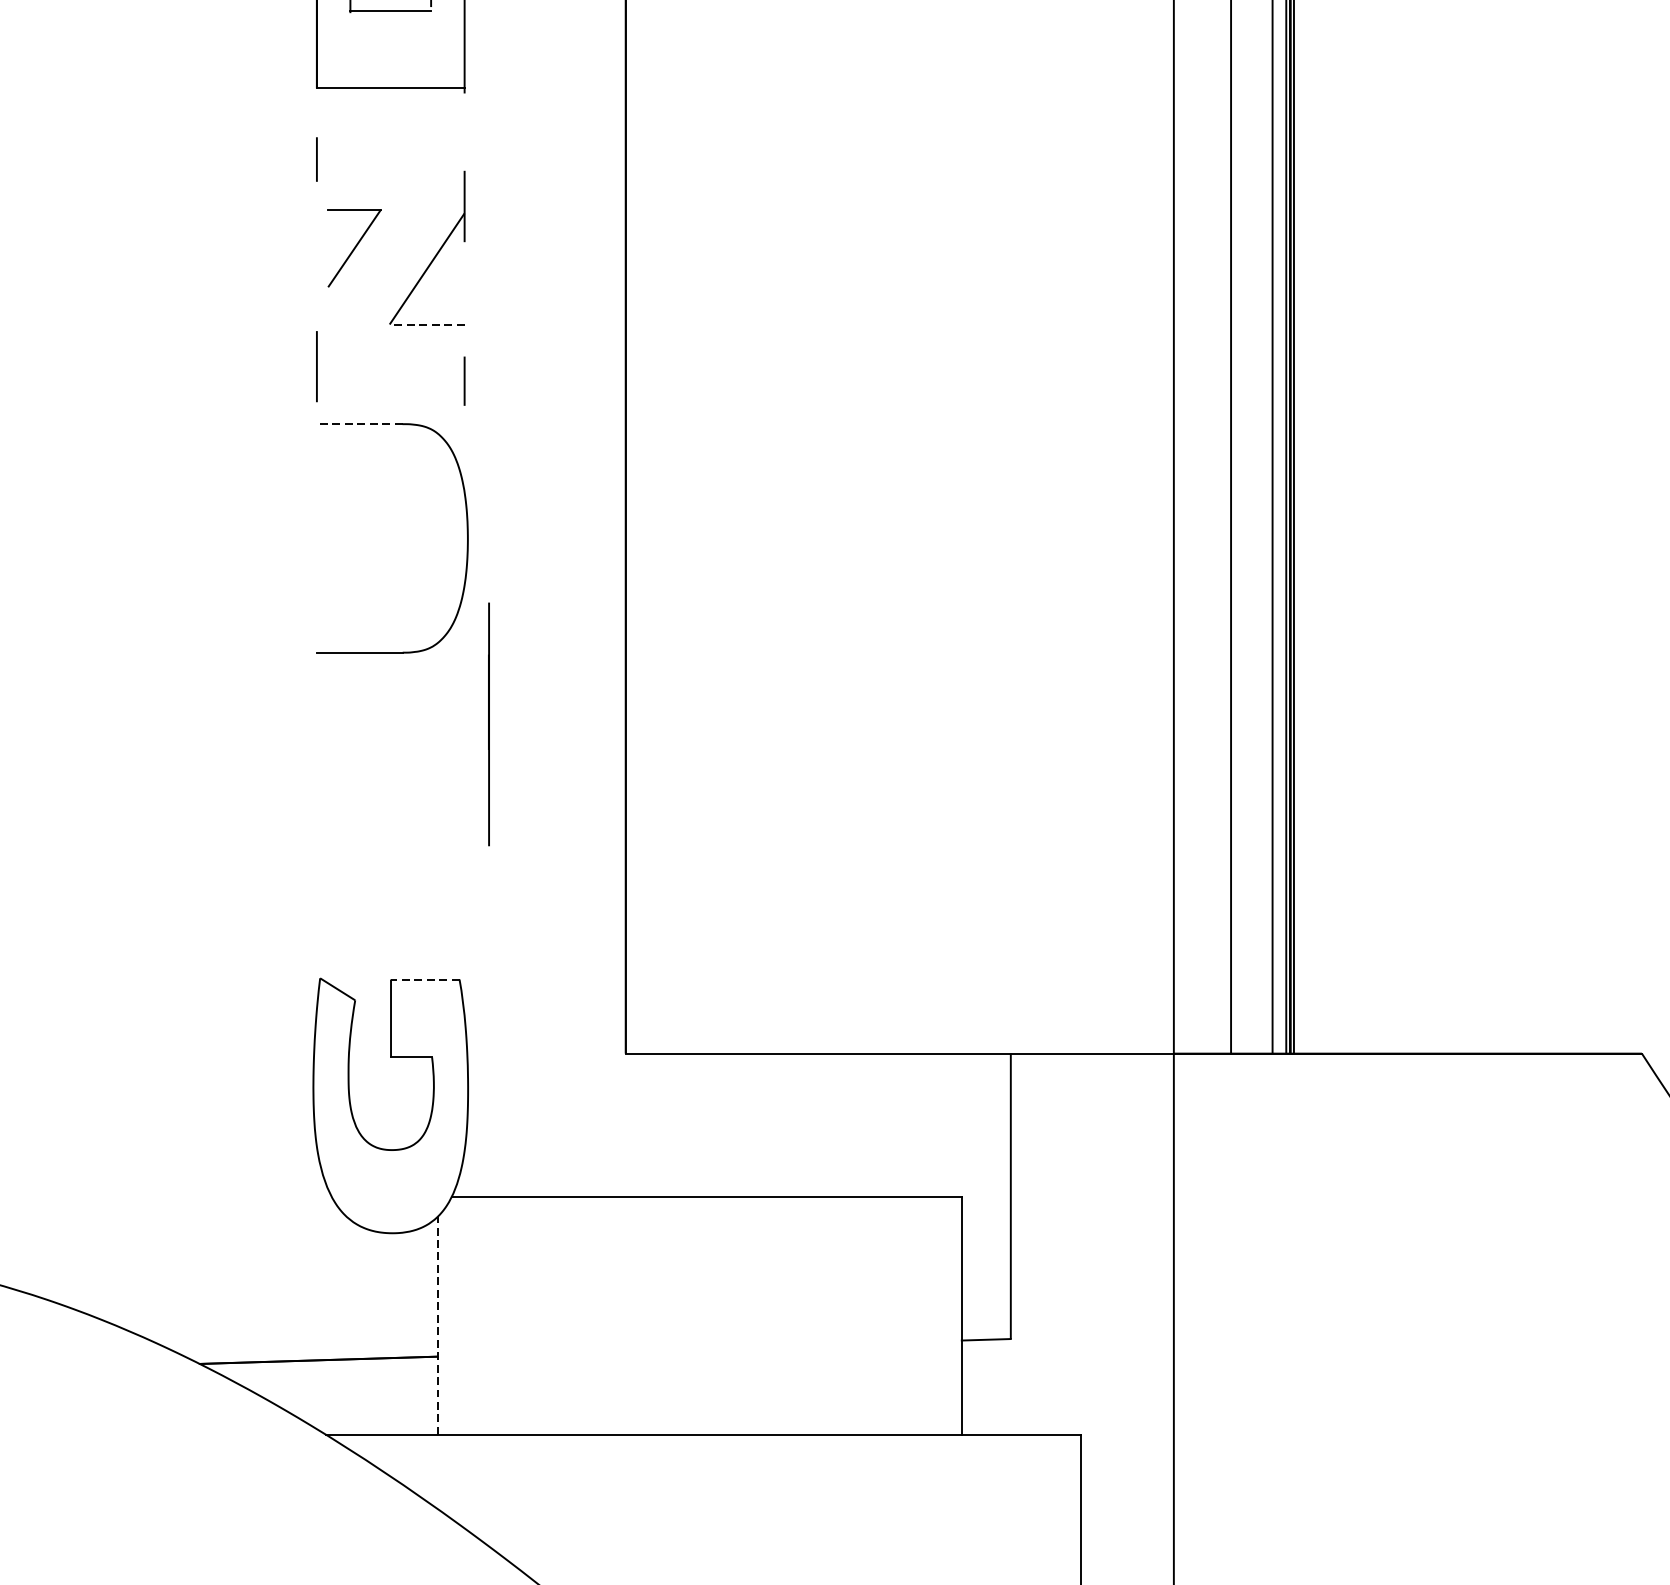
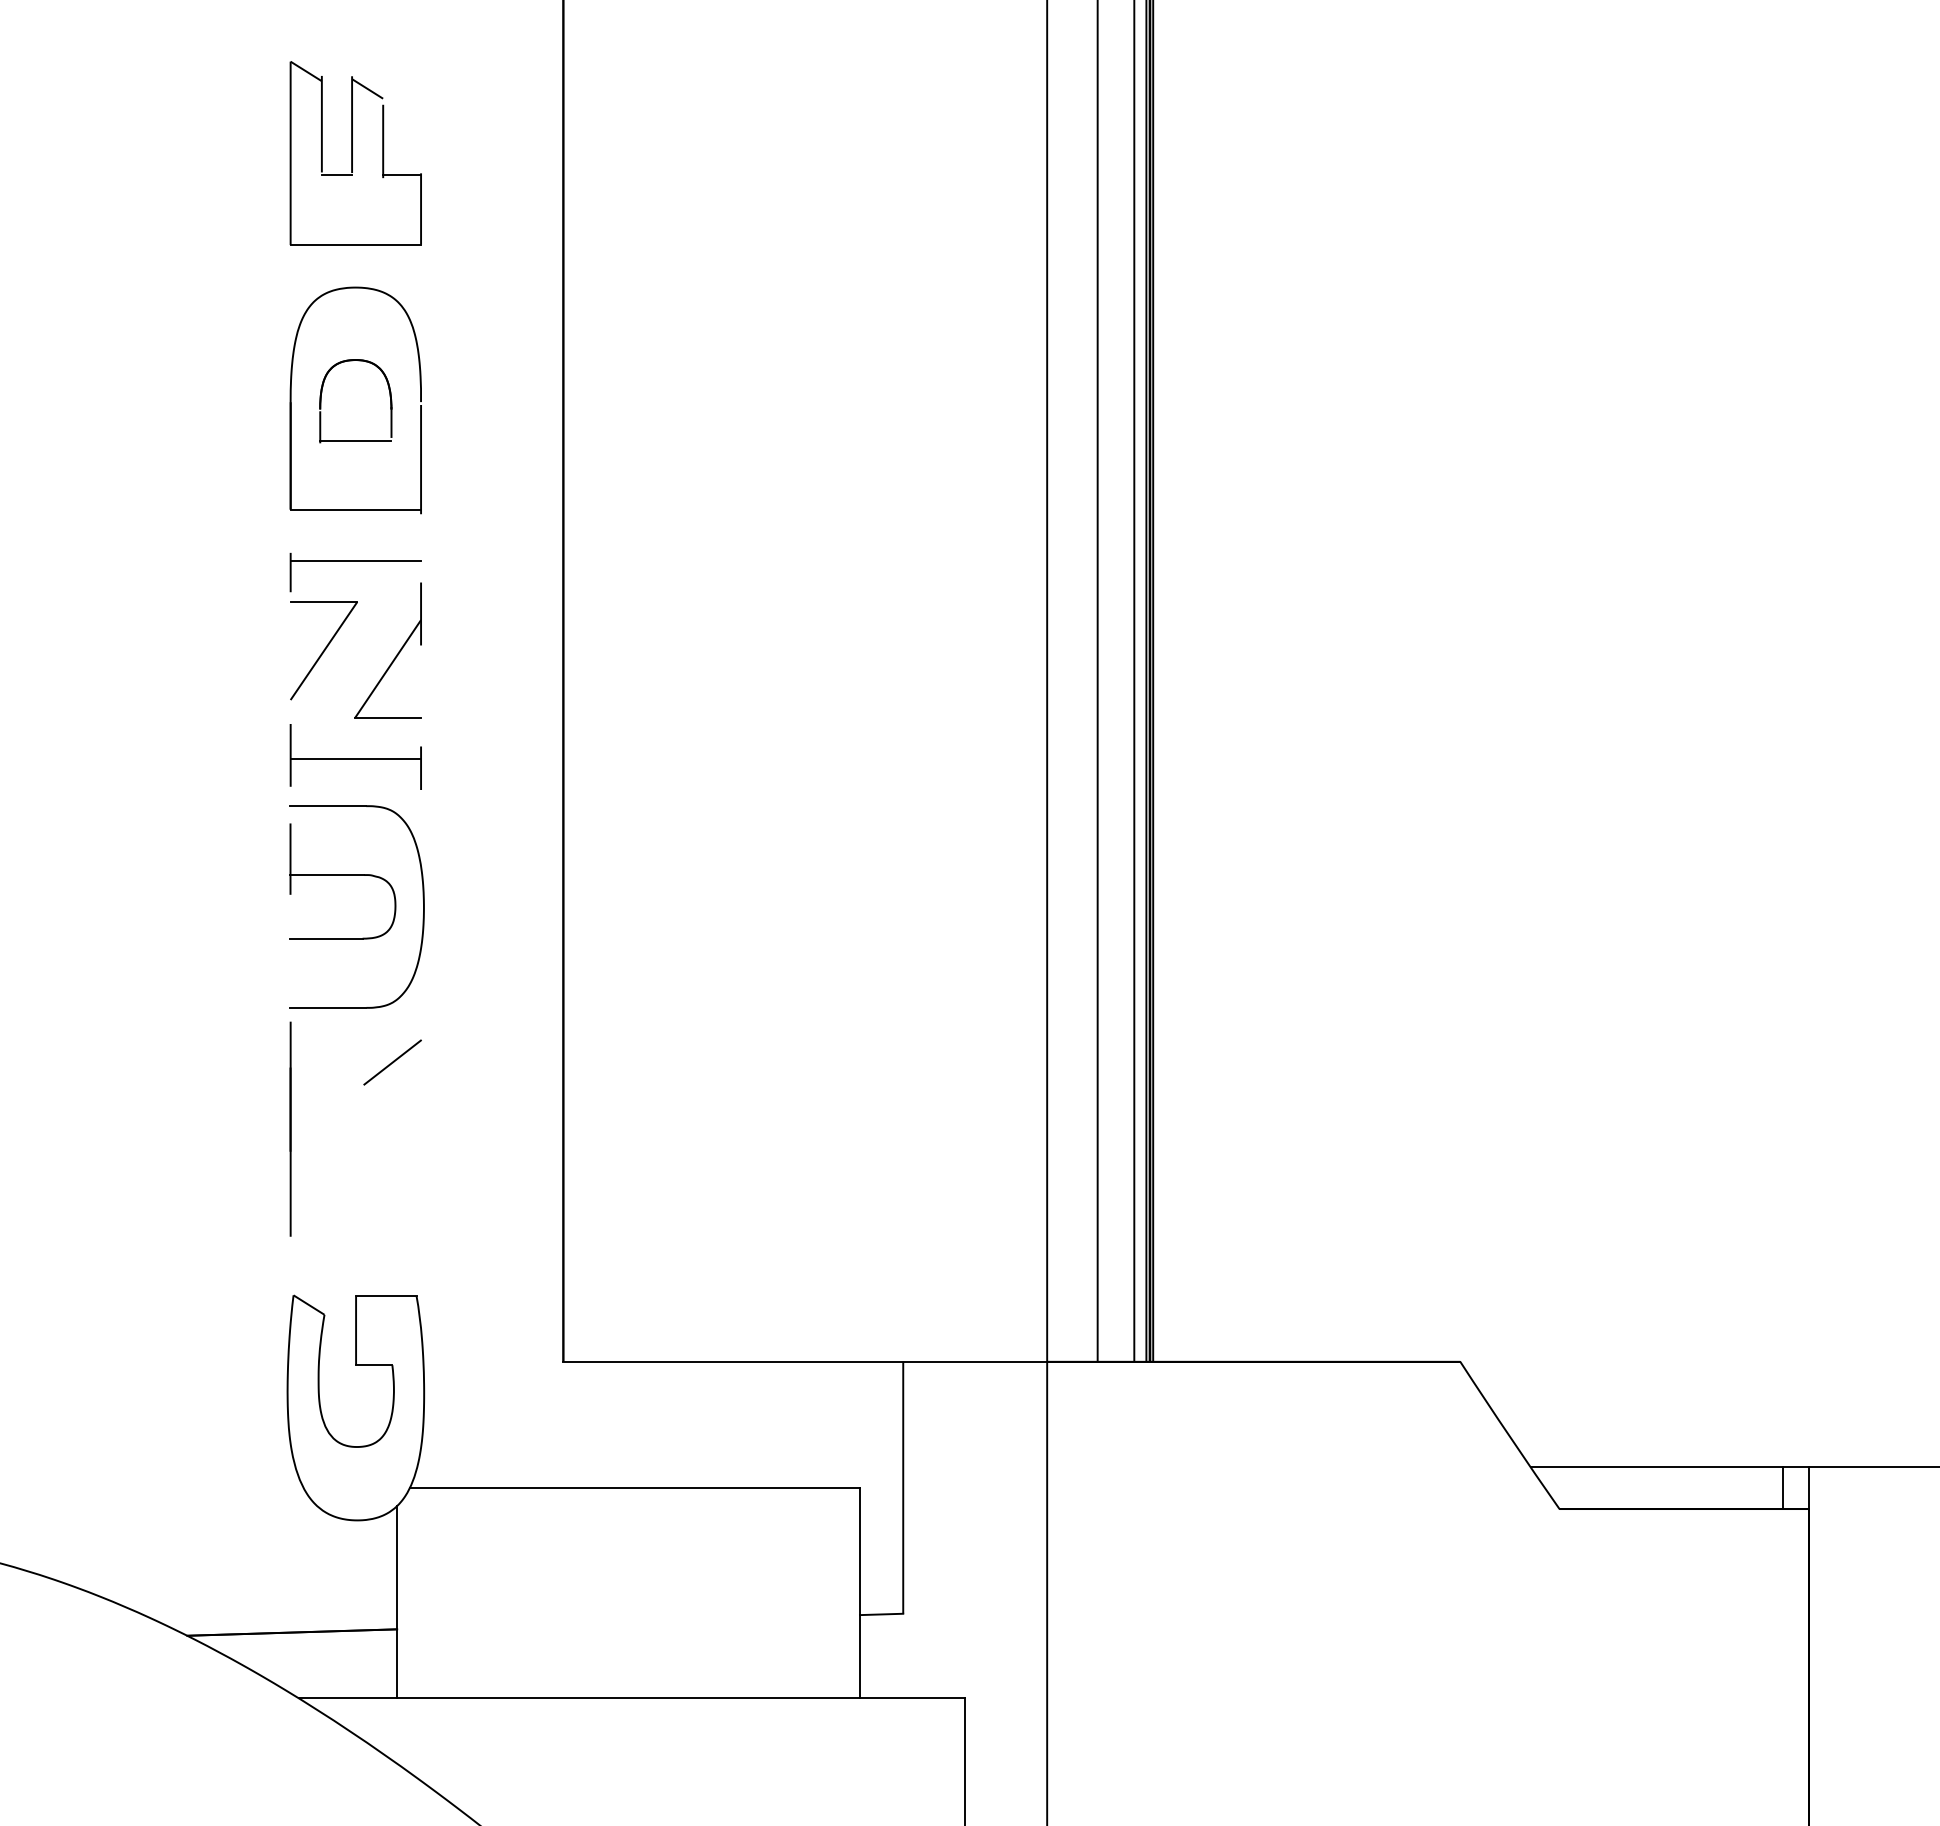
line: (390, 147) -> (355, 561), added
part: (354, 247) -> (323, 650), size x1.43
line: (426, 324) -> (387, 718), dashed -> solid
line: (390, 371) -> (355, 759), added
line: (359, 424) -> (328, 806), dashed -> solid
part: (375, 509) -> (342, 881), added
line: (432, 714) -> (392, 1062), added
line: (488, 723) -> (290, 1128), moved
line: (424, 979) -> (385, 1296), dashed -> solid
line: (437, 1325) -> (397, 1601), dashed -> solid

